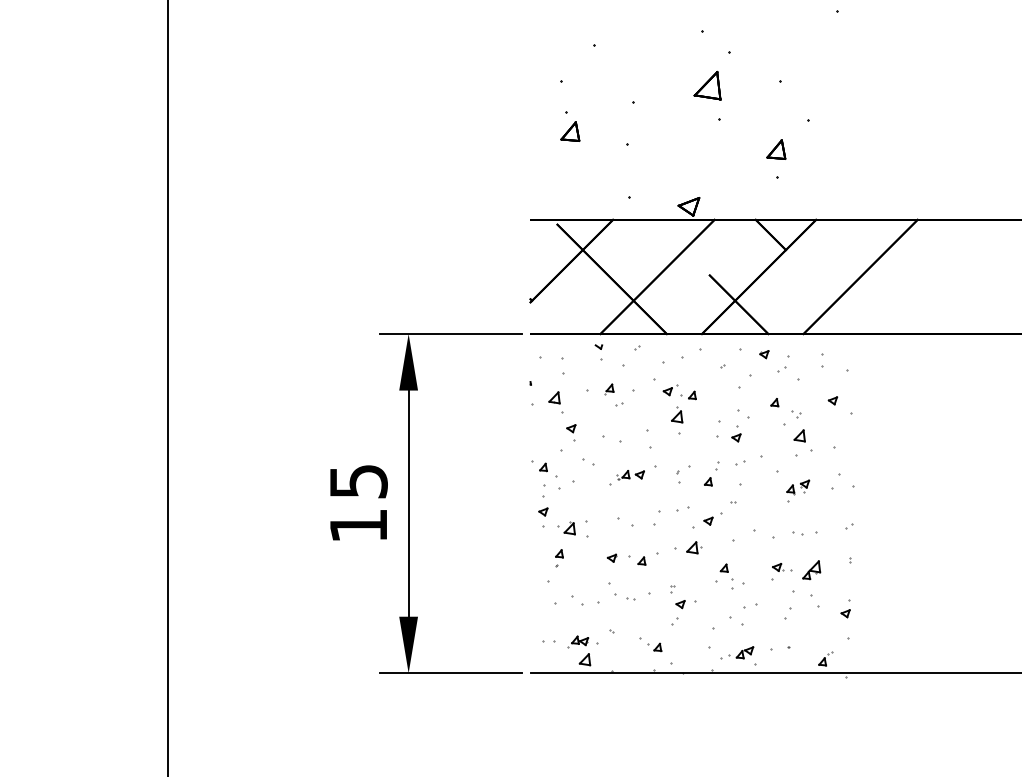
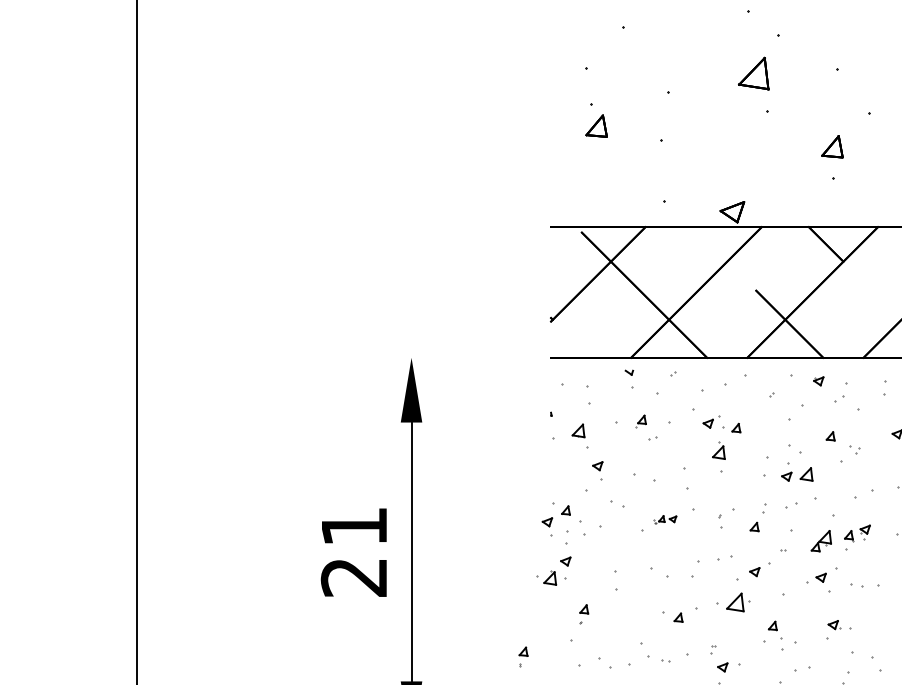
line: (451, 334) -> (460, 358), removed
part: (799, 435) -> (806, 473), moved
part: (630, 475) -> (665, 519), size x0.7
part: (527, 481) -> (547, 526), added
text: (358, 503) -> (354, 551), 15 -> 21
part: (770, 523) -> (825, 574), added
part: (566, 528) -> (546, 578), moved
part: (694, 547) -> (738, 602), size x1.4
part: (611, 557) -> (643, 613), removed
part: (811, 570) -> (821, 541), moved
part: (506, 595) -> (523, 657), added

